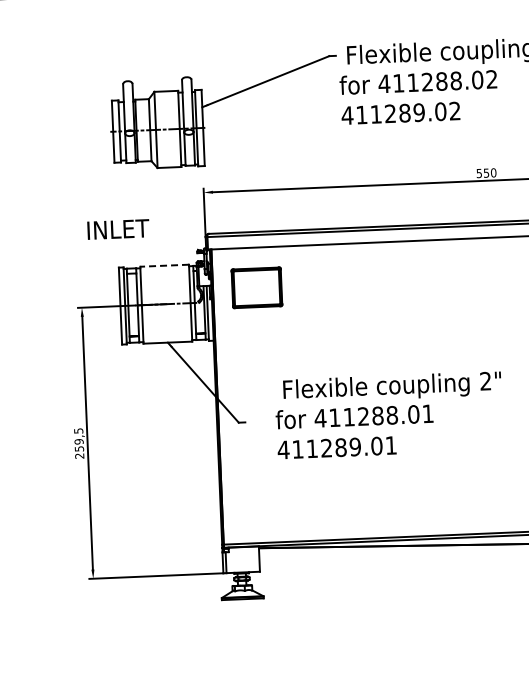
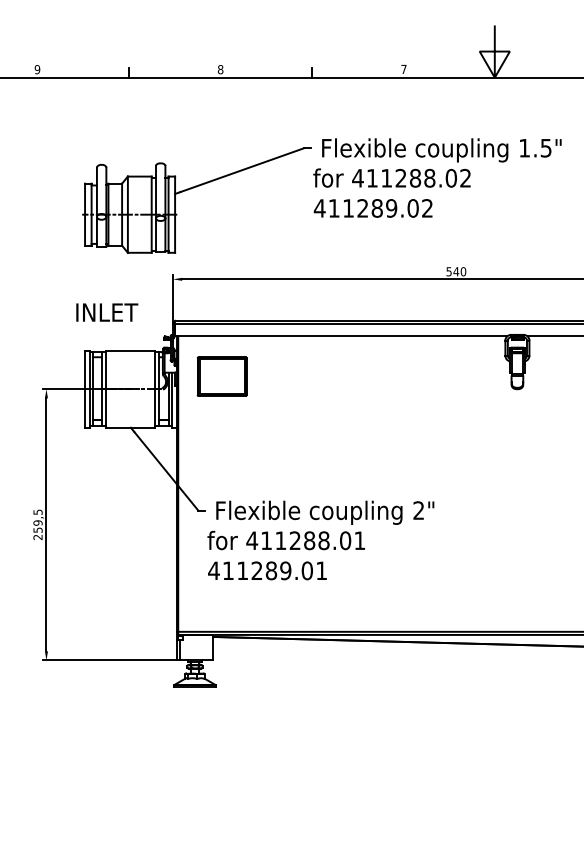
text: (486, 172) -> (456, 271), 550 -> 540
text: (118, 229) -> (107, 312), moved
line: (164, 265) -> (130, 350), dashed -> solid
text: (388, 415) -> (320, 540), moved

